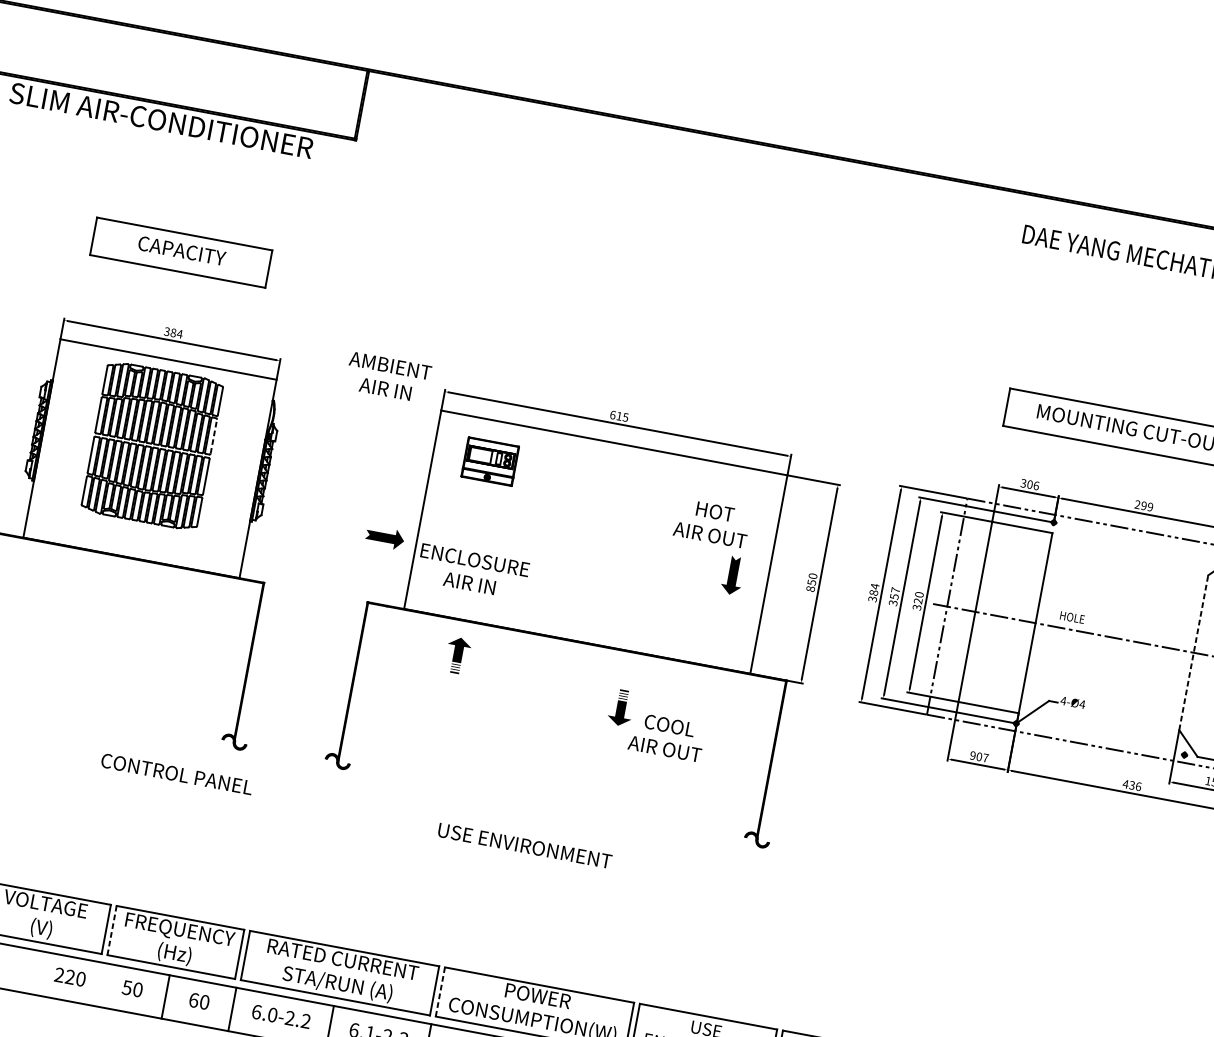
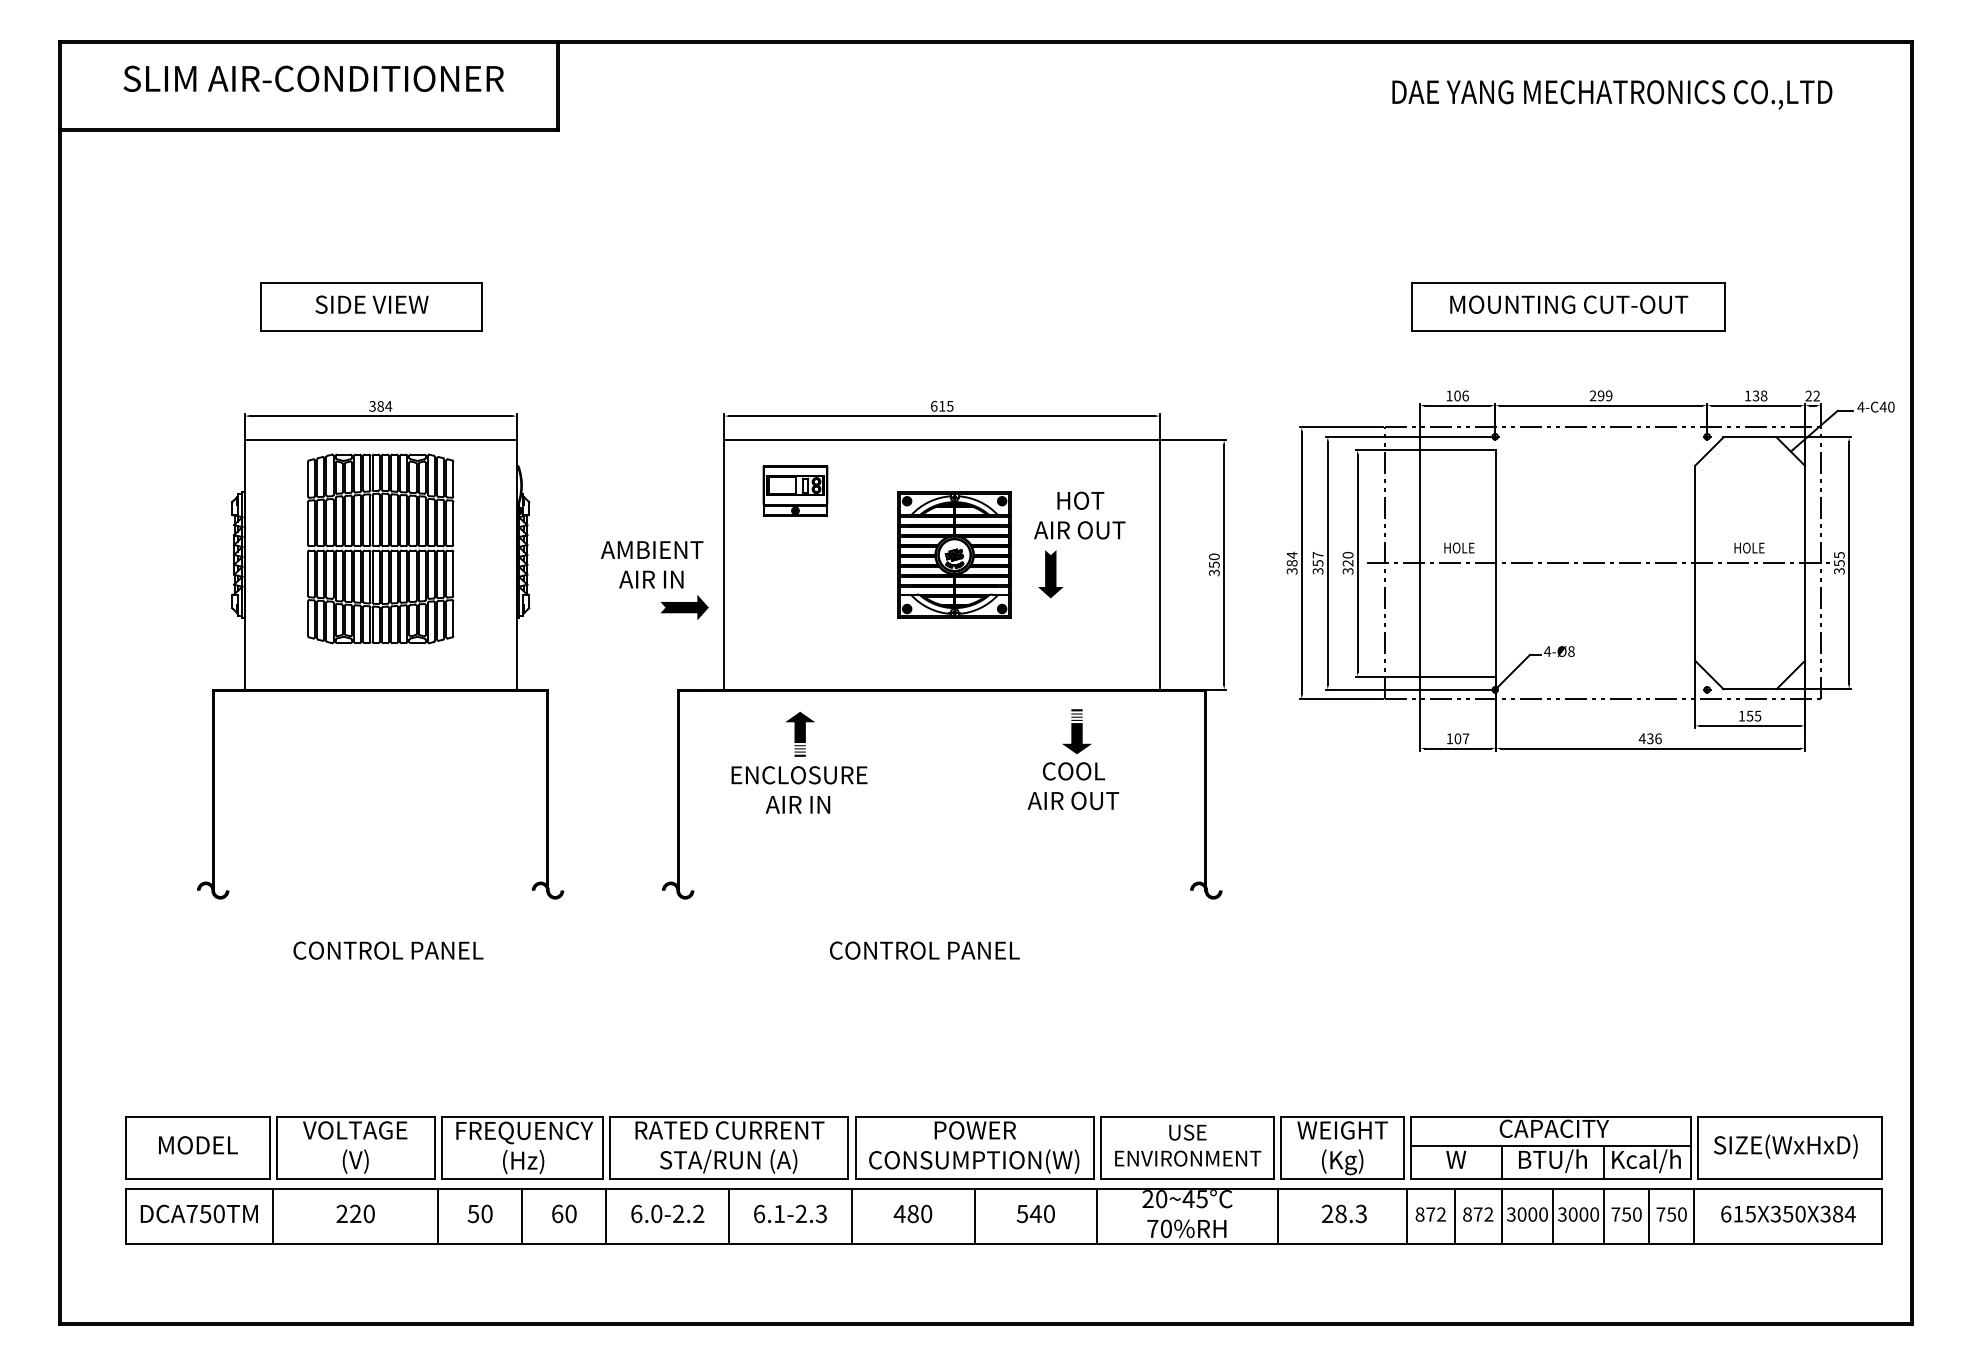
text: (161, 120) -> (313, 78), moved
text: (181, 250) -> (371, 304), CAPACITY -> SIDE VIEW
text: (388, 377) -> (652, 564), moved
line: (214, 435) -> (453, 522), dashed -> solid
text: (1023, 483) -> (1449, 395), 306 -> 106
part: (607, 535) -> (954, 554), added
text: (473, 571) -> (799, 789), moved
part: (732, 575) -> (1050, 574), moved
text: (810, 588) -> (1214, 572), 850 -> 350
text: (1072, 617) -> (1459, 547), moved
line: (1194, 652) -> (1695, 562), dashed -> solid
text: (1081, 704) -> (1570, 651), 4-Ø4 -> 4-Ø8
part: (620, 707) -> (1076, 731), moved
text: (972, 755) -> (1449, 738), 907 -> 107
text: (177, 774) -> (388, 950), moved
text: (525, 845) -> (925, 950), USE ENVIRONMENT -> CONTROL PANEL
line: (112, 930) -> (442, 1147), dashed -> solid
text: (70, 976) -> (355, 1213), moved
line: (99, 983) -> (438, 1215), added
line: (440, 991) -> (855, 1147), dashed -> solid

